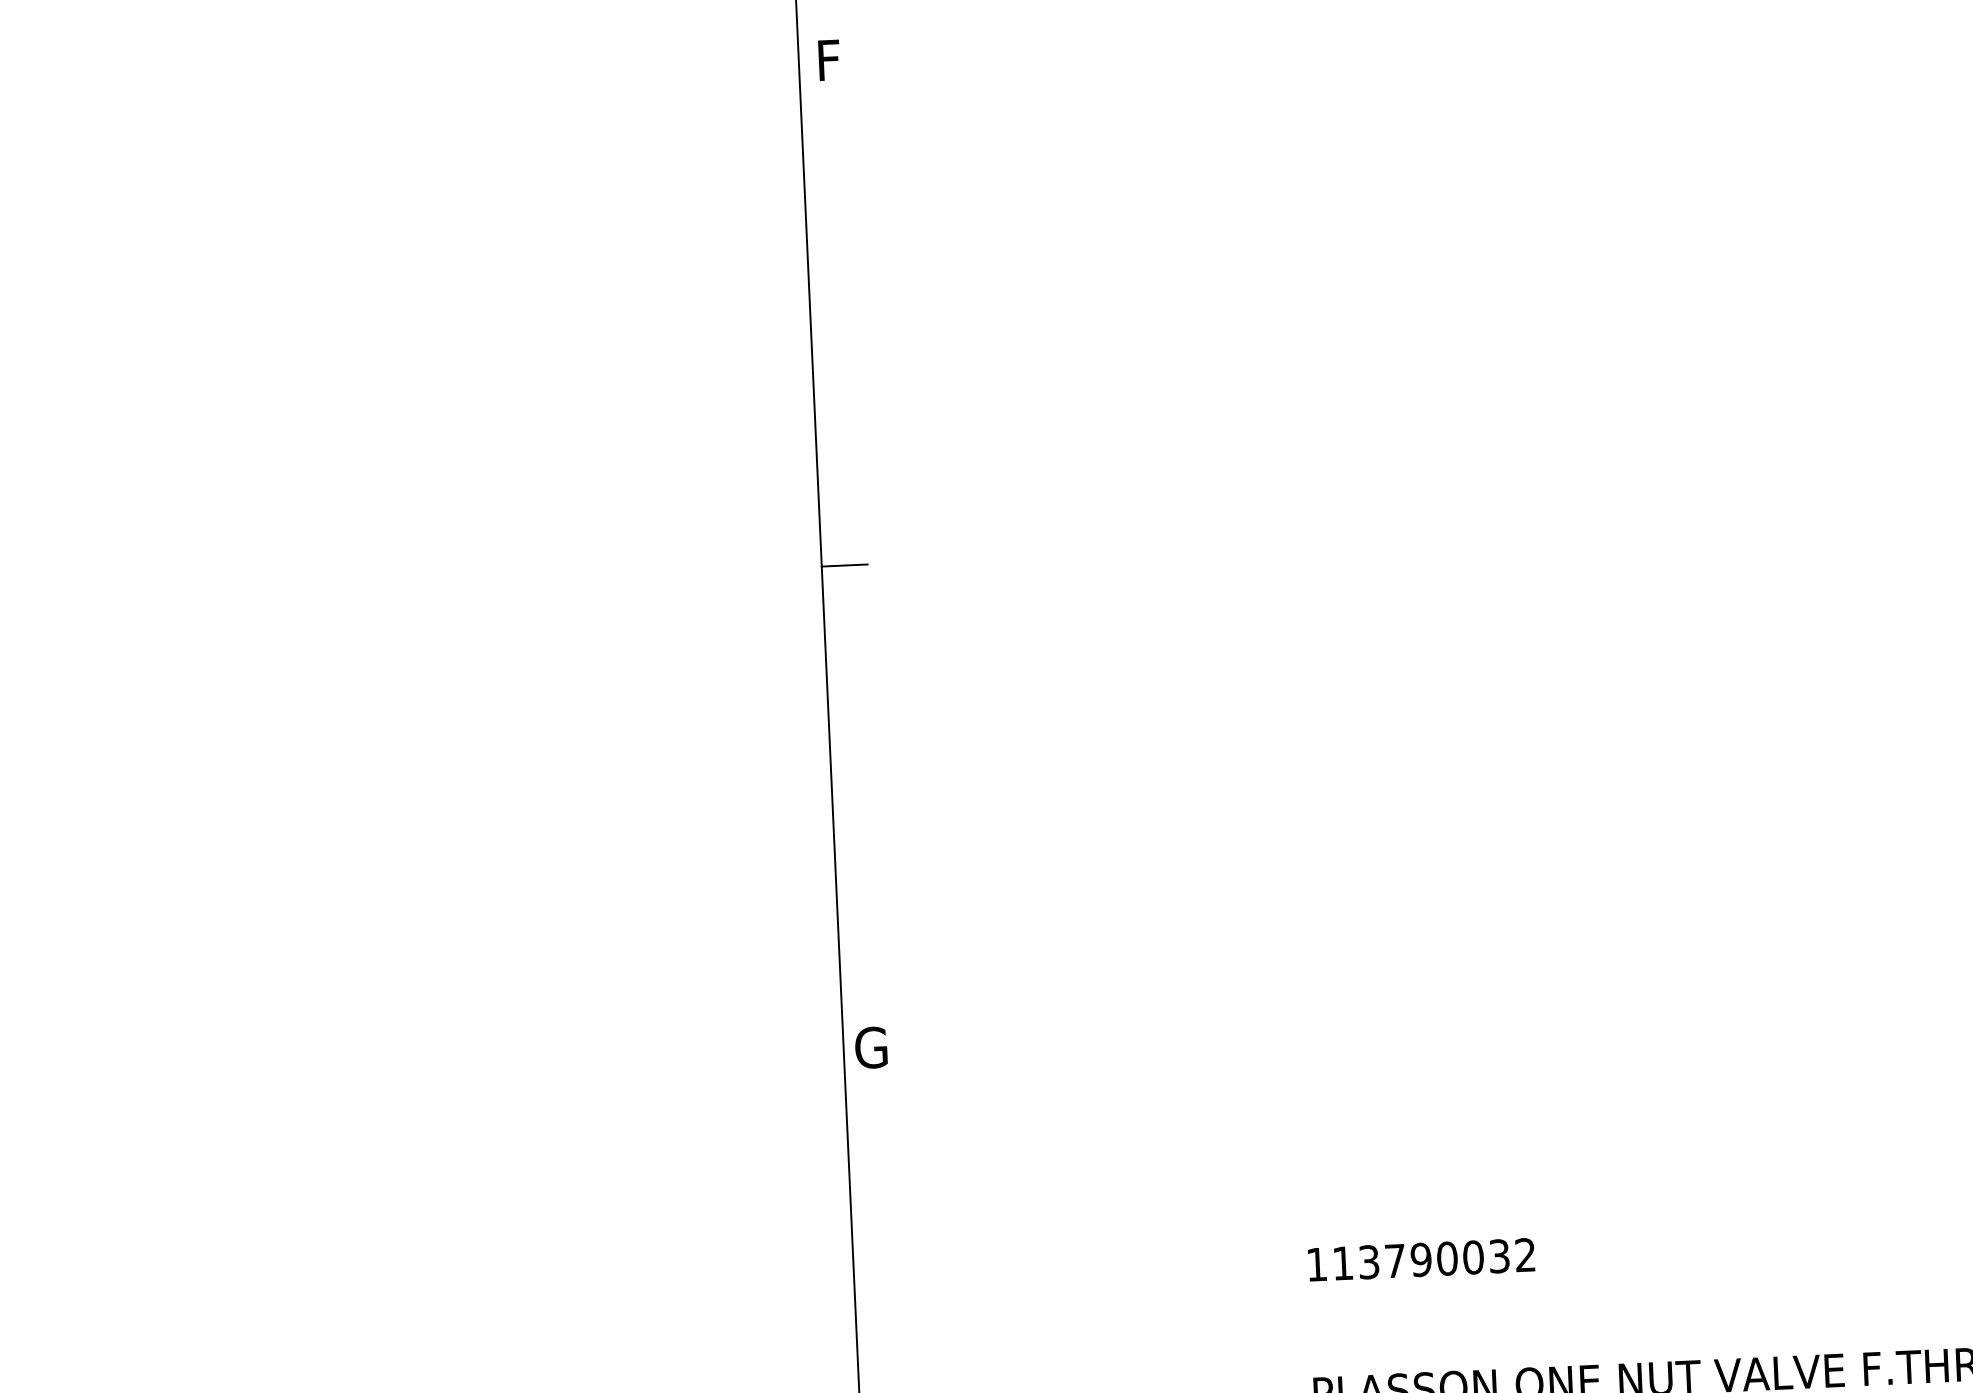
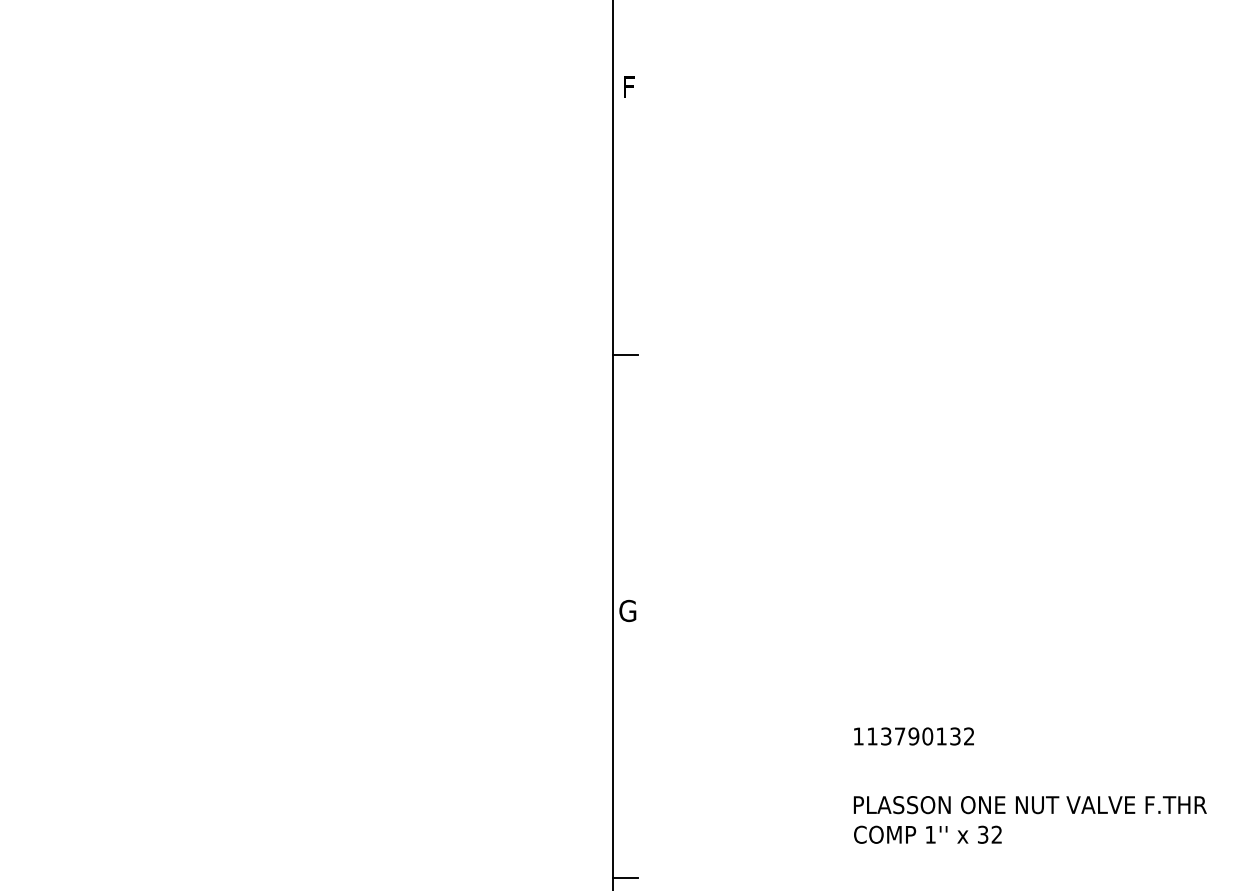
text: (1473, 1257) -> (941, 736), 113790032 -> 113790132

